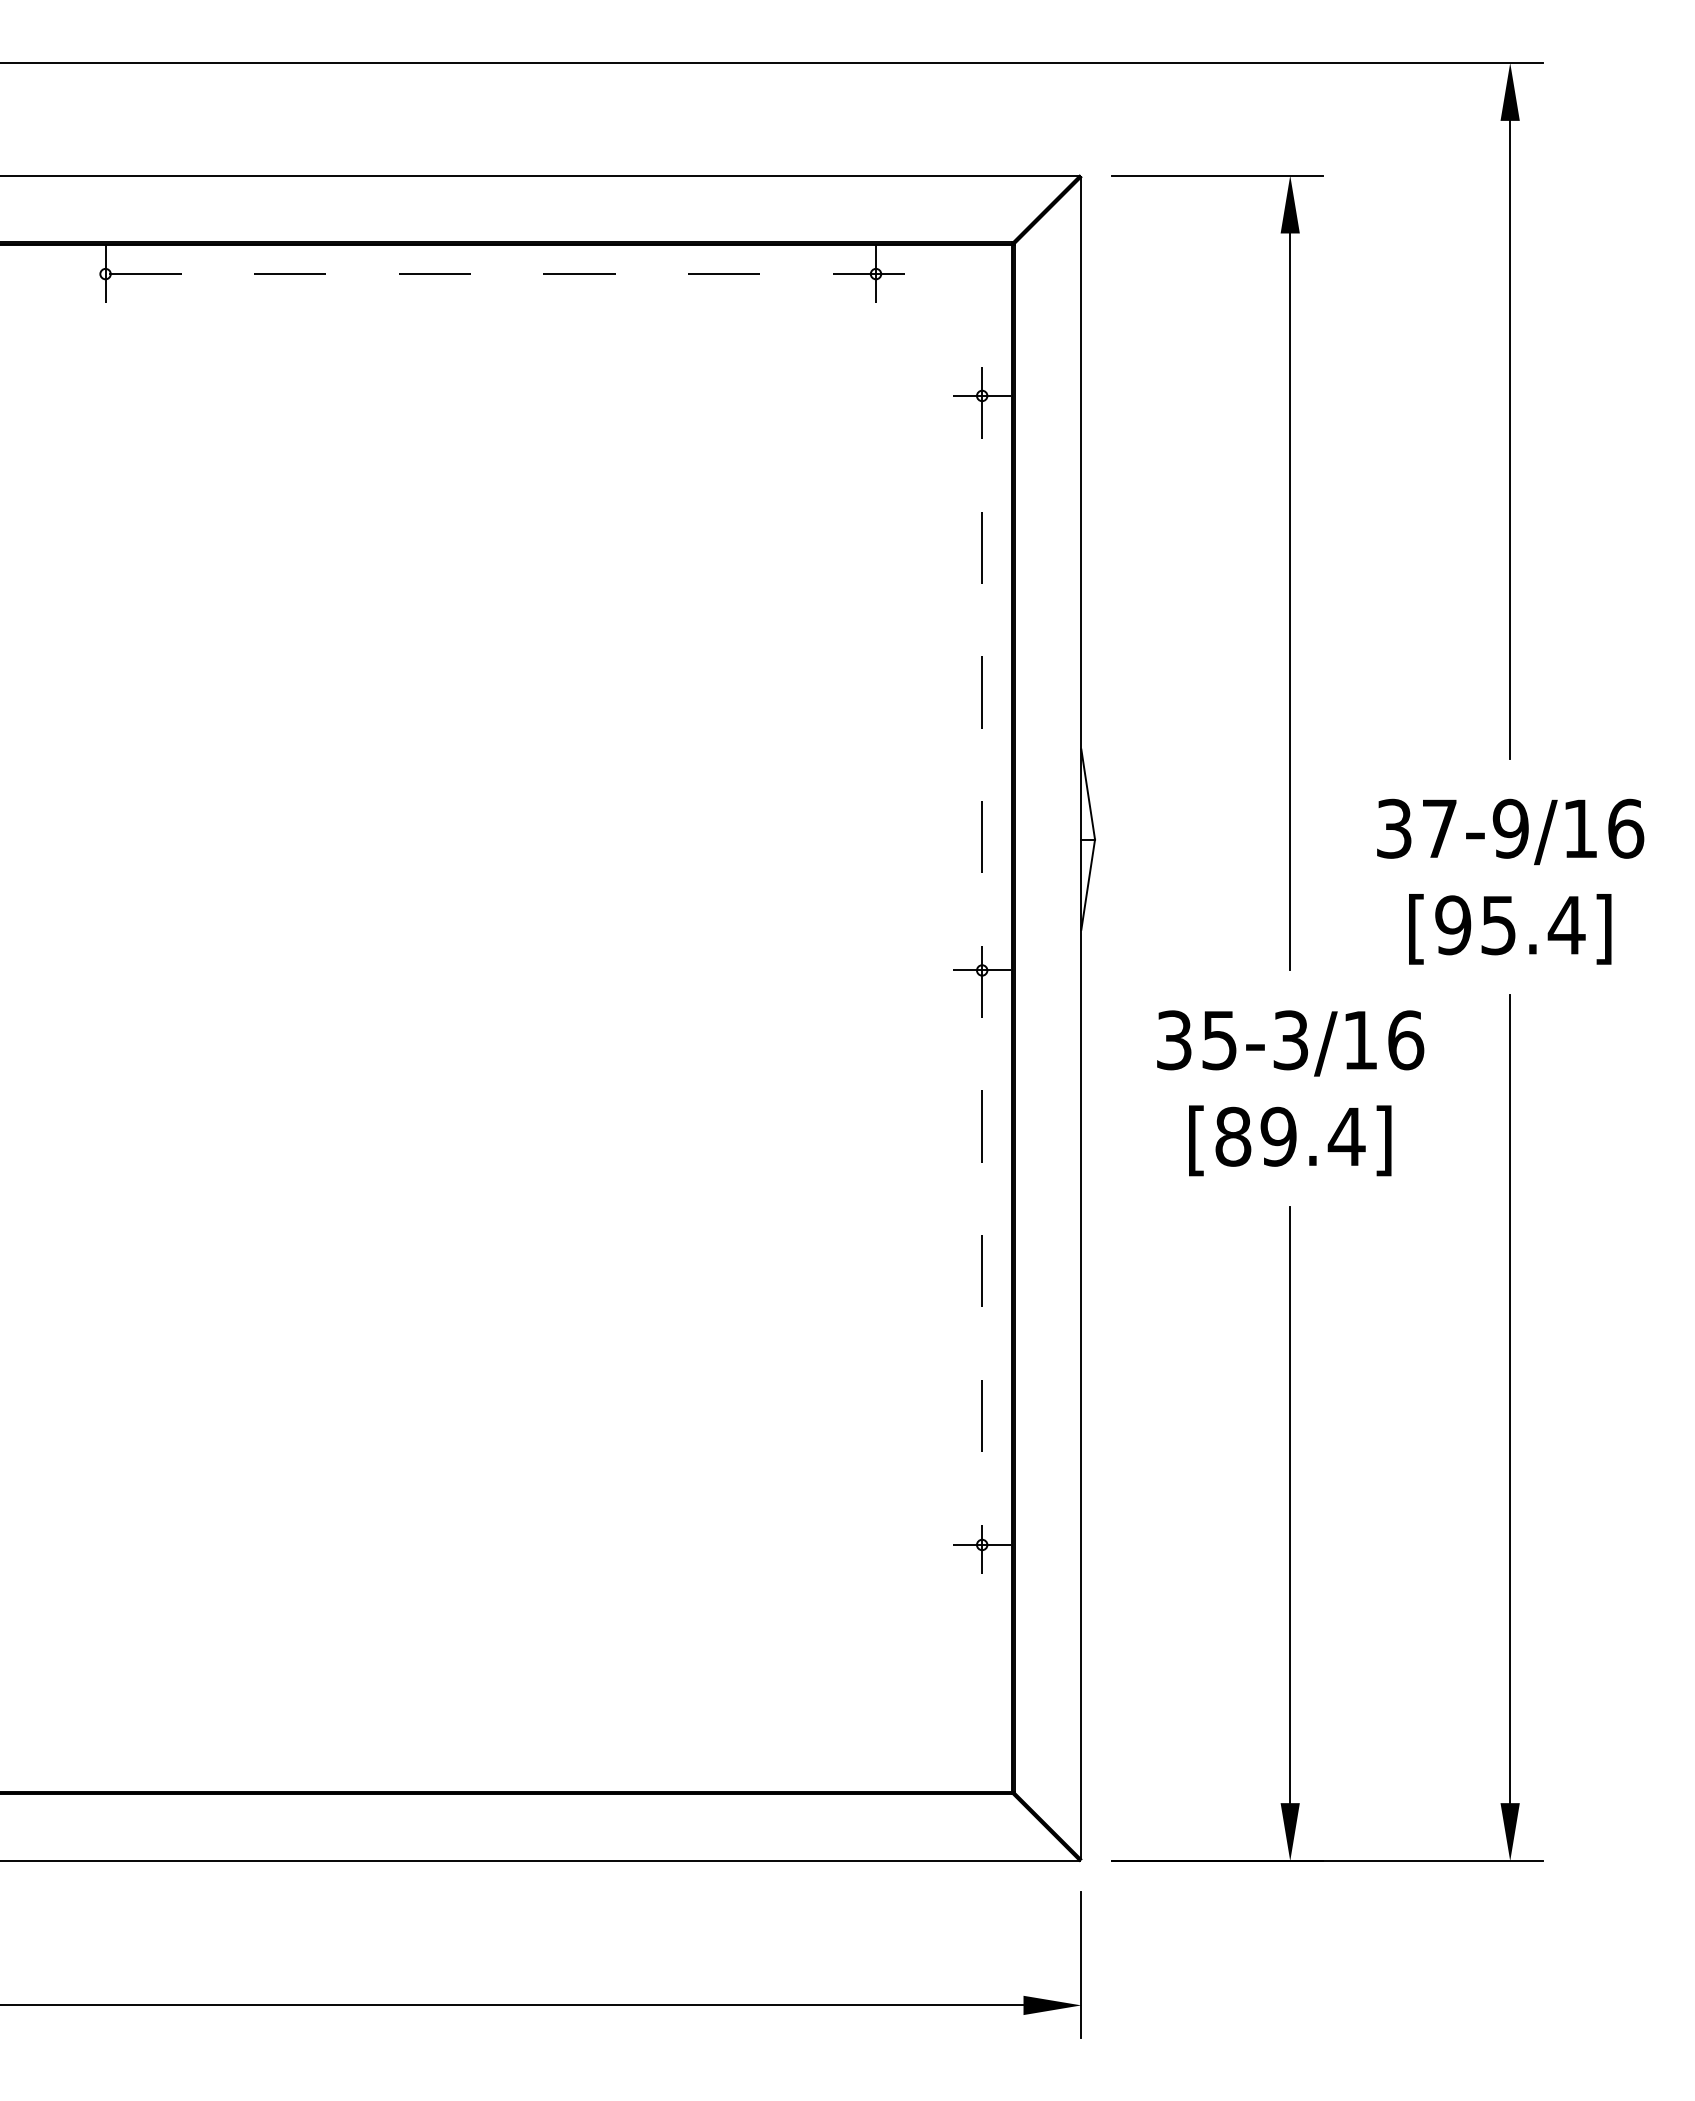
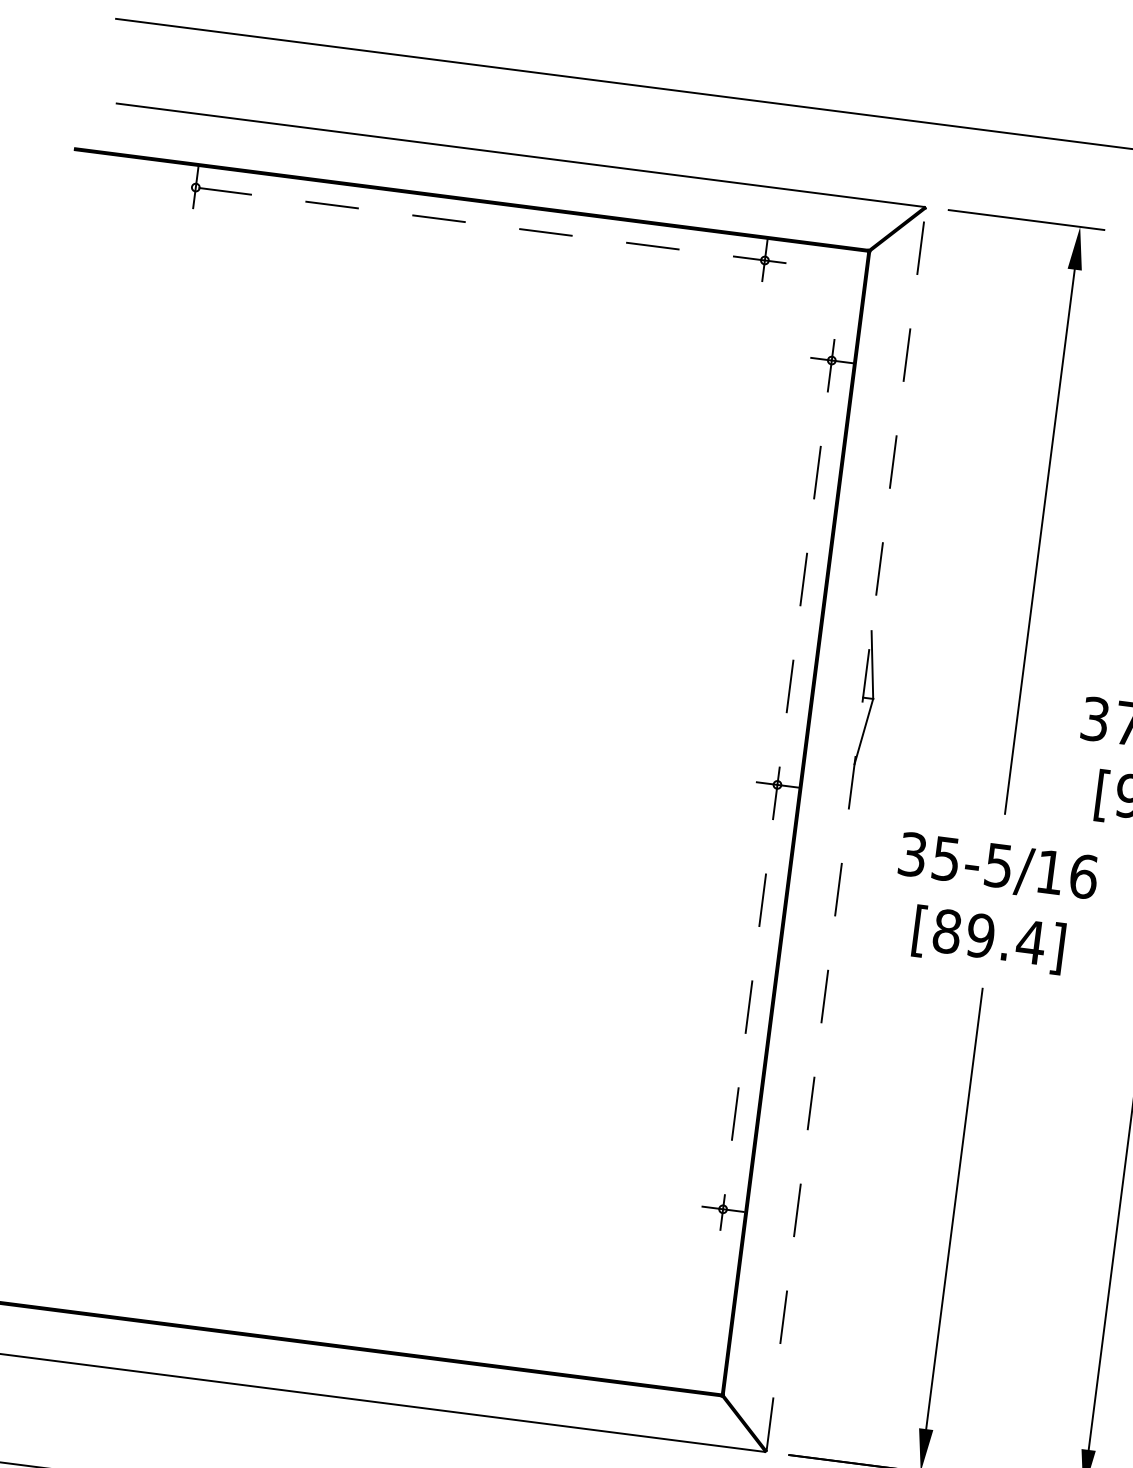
line: (1081, 1017) -> (846, 829), solid -> dashed
text: (1291, 1039) -> (999, 865), 35-3/16 -> 35-5/16

